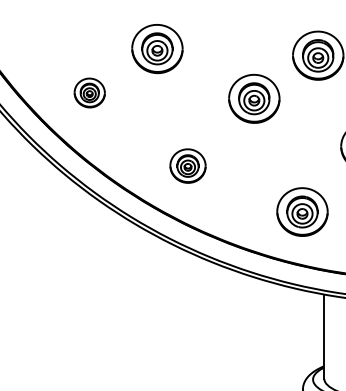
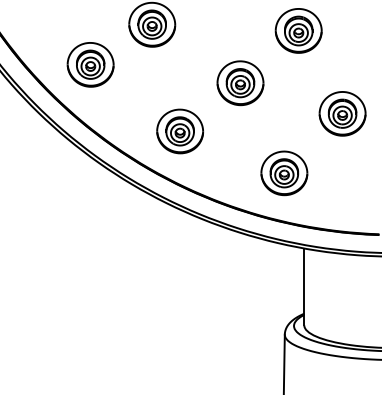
part: (89, 92) -> (90, 64), size x1.67
part: (254, 99) -> (240, 83), moved
part: (187, 166) -> (179, 131), size x1.43

